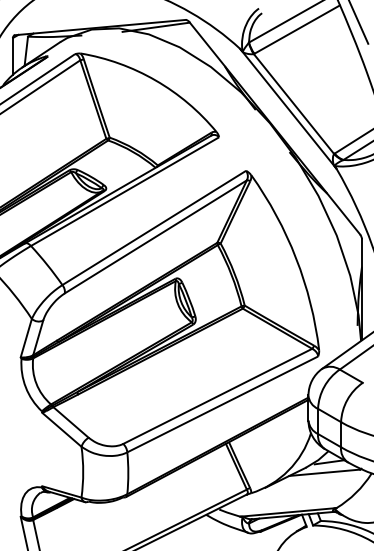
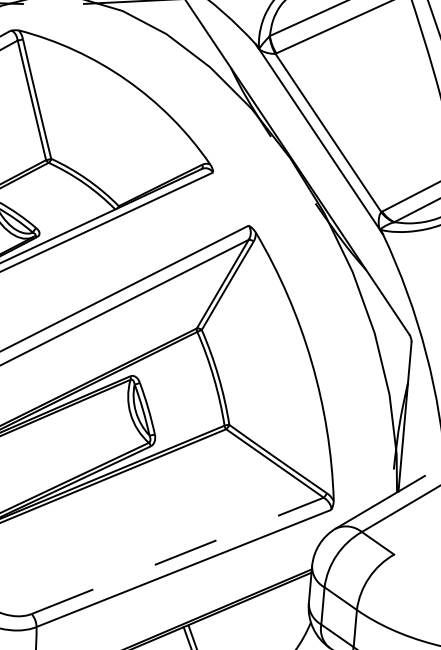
line: (217, 396) -> (177, 555), solid -> dashed

